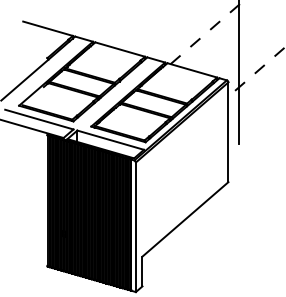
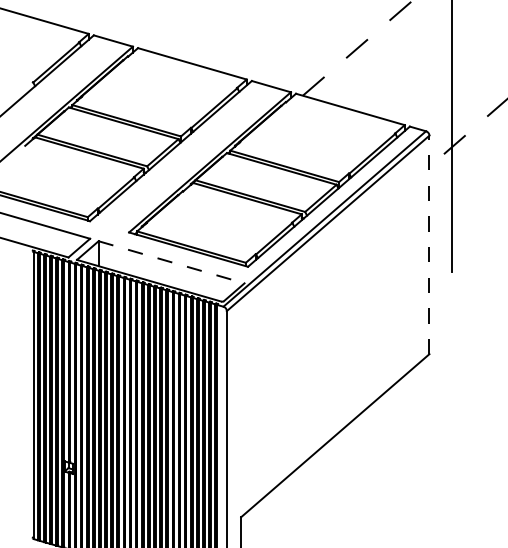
line: (228, 132) -> (429, 245), solid -> dashed
line: (110, 140) -> (171, 262), solid -> dashed

